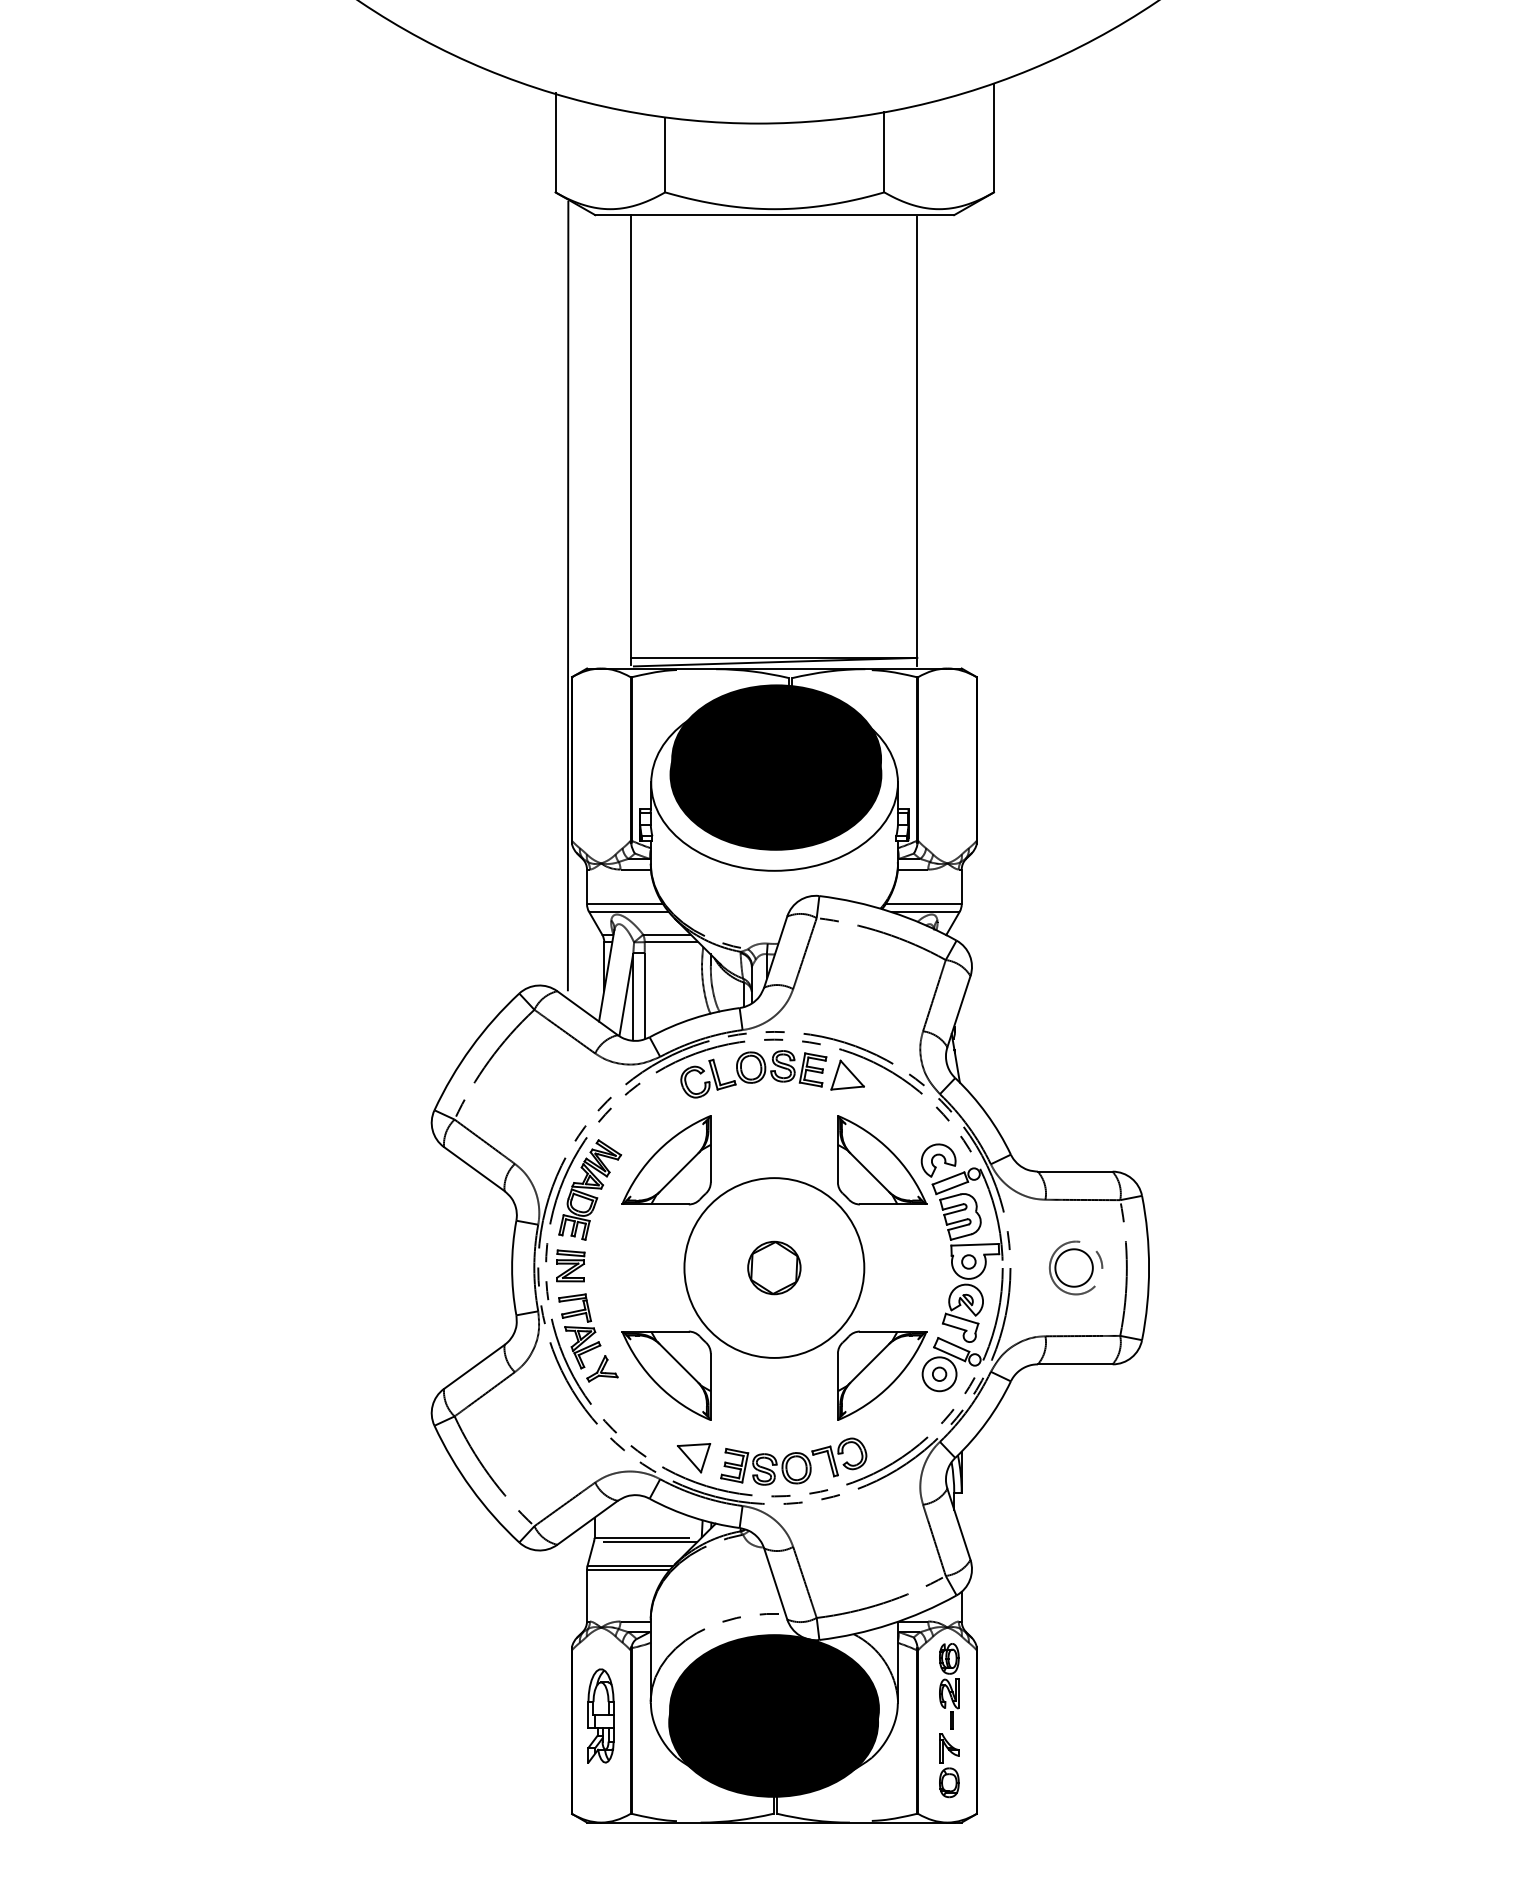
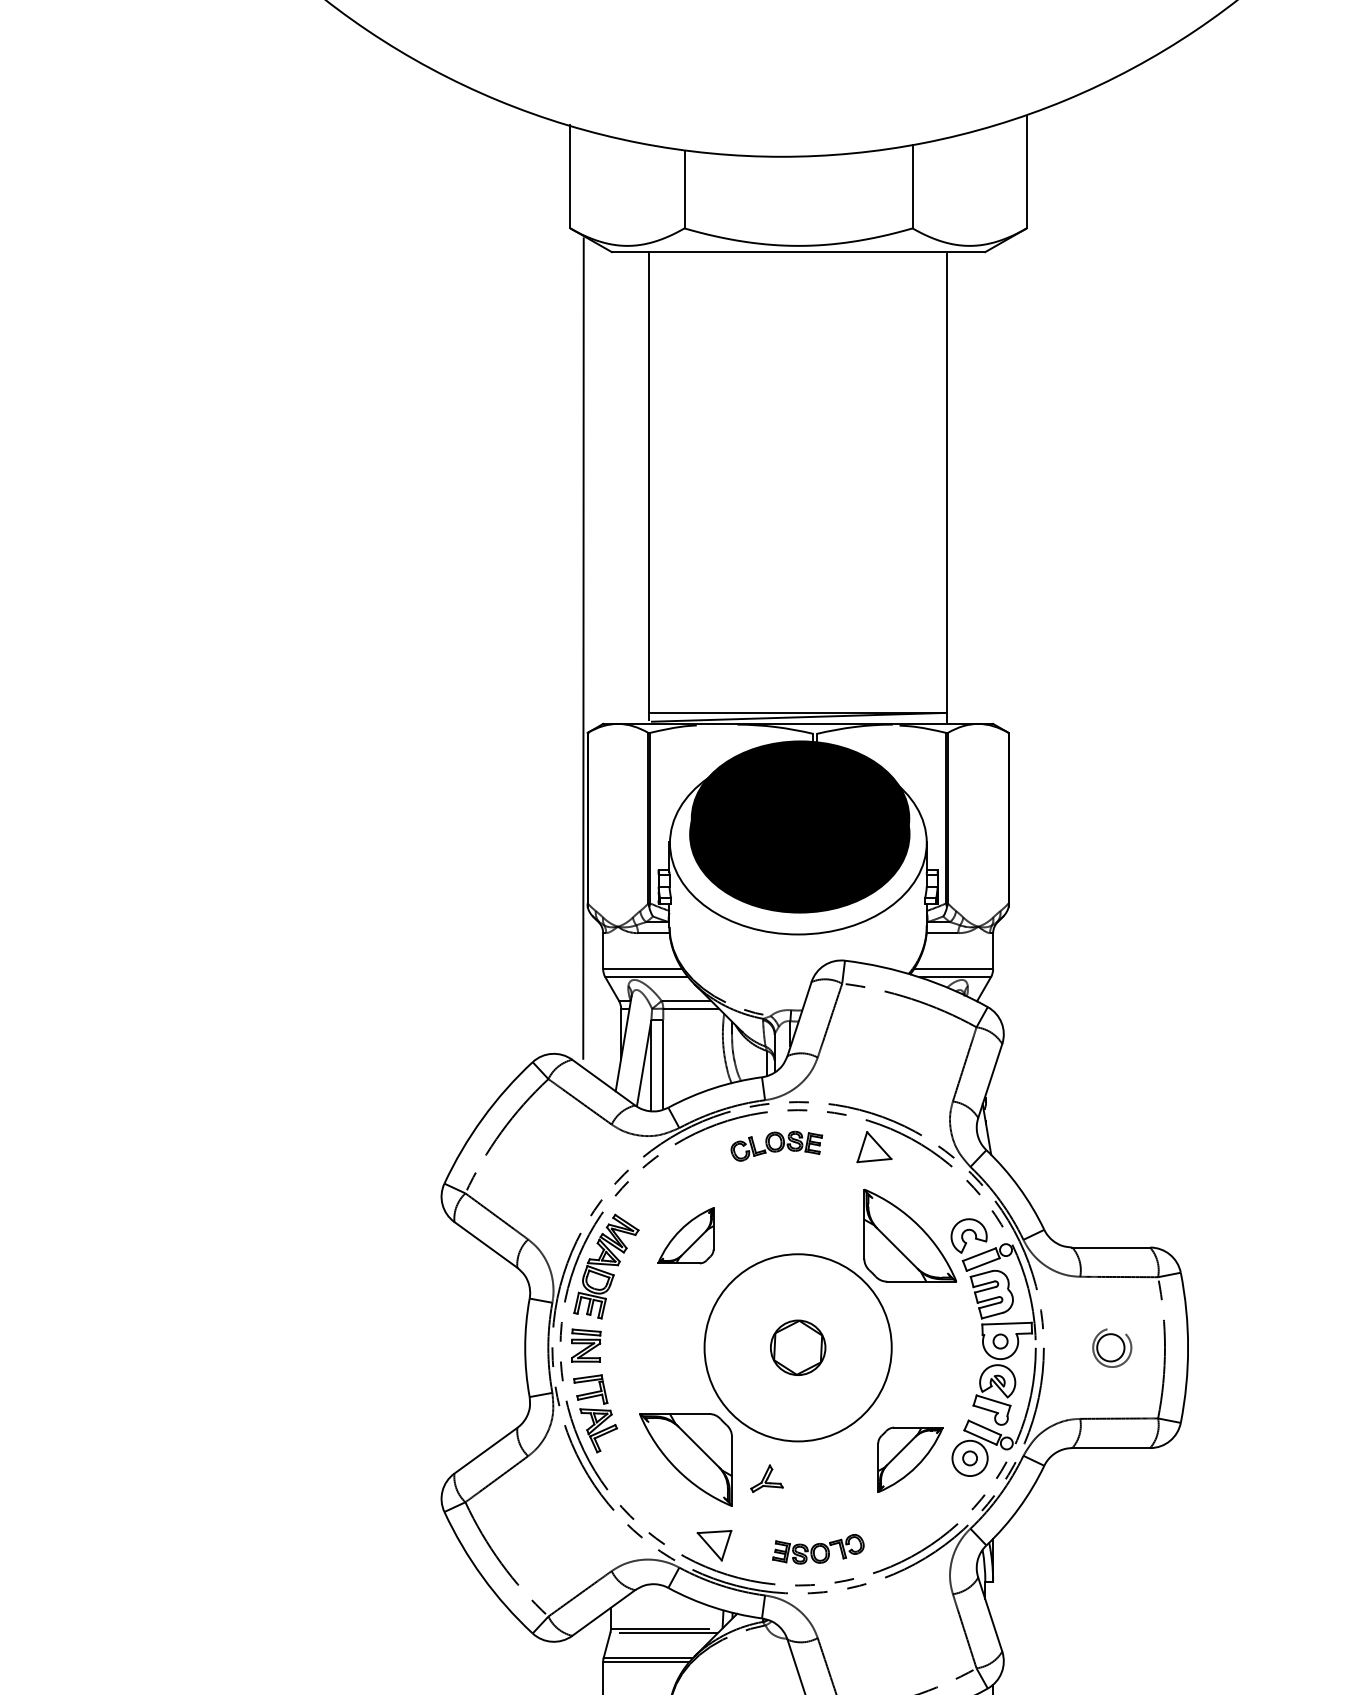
part: (753, 1074) -> (776, 1146), size x0.6
part: (666, 1160) -> (685, 1235), size x0.6
part: (1076, 1267) -> (1112, 1347), size x0.7
part: (602, 1368) -> (767, 1478), moved
part: (882, 1375) -> (910, 1459), size x0.7
part: (793, 1461) -> (818, 1549), size x0.6

